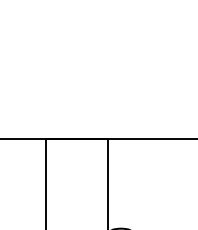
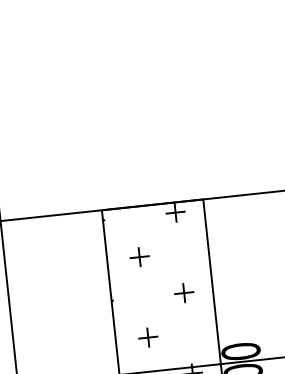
hatch: (71, 181) -> (150, 276), added

